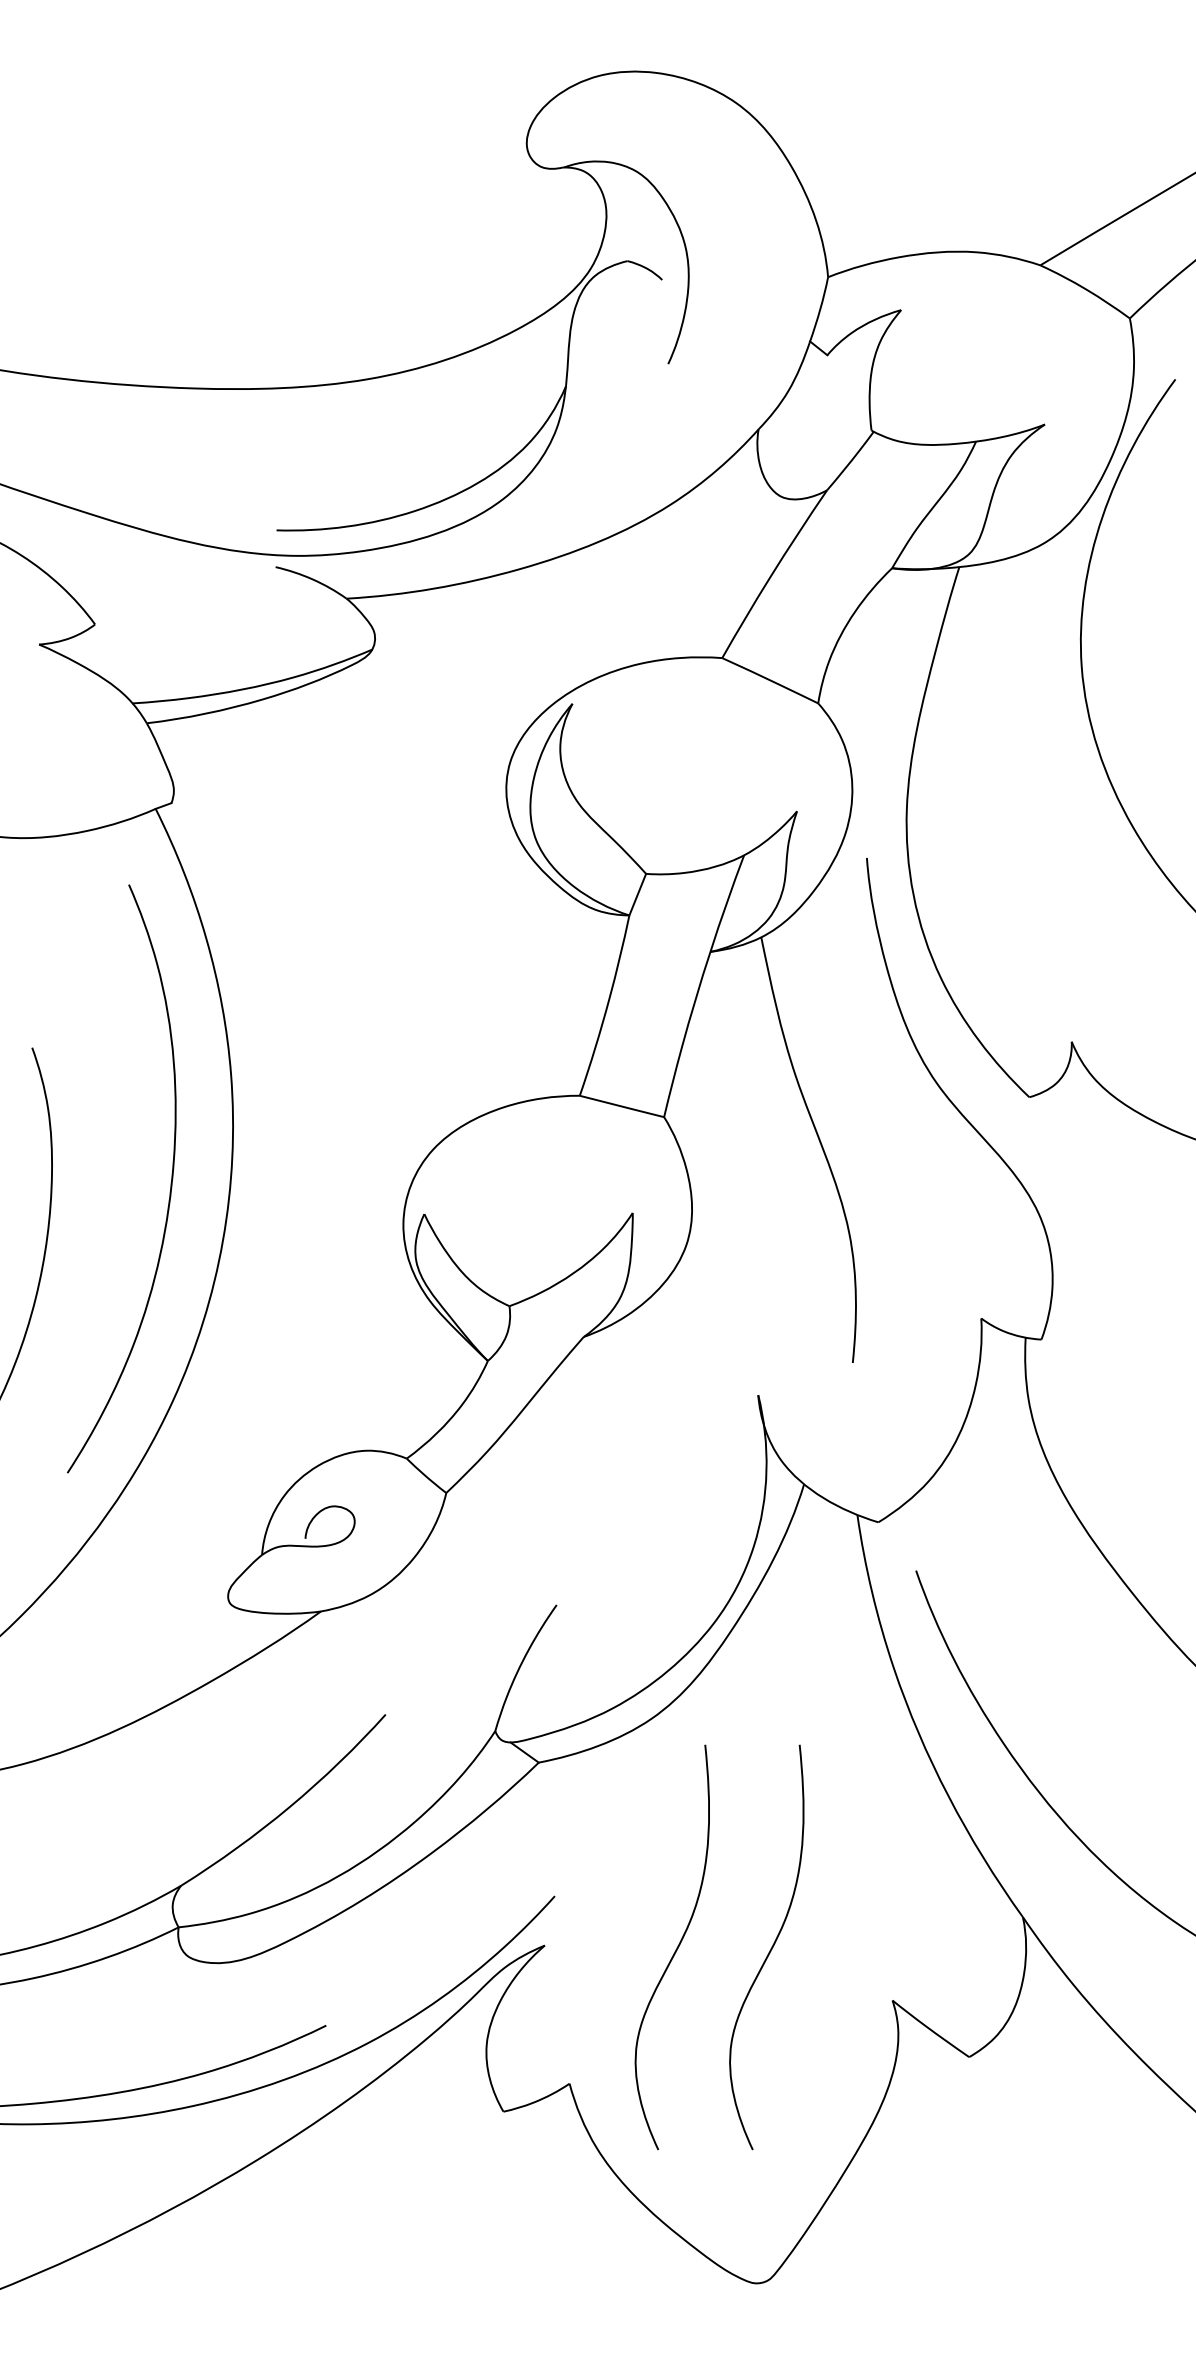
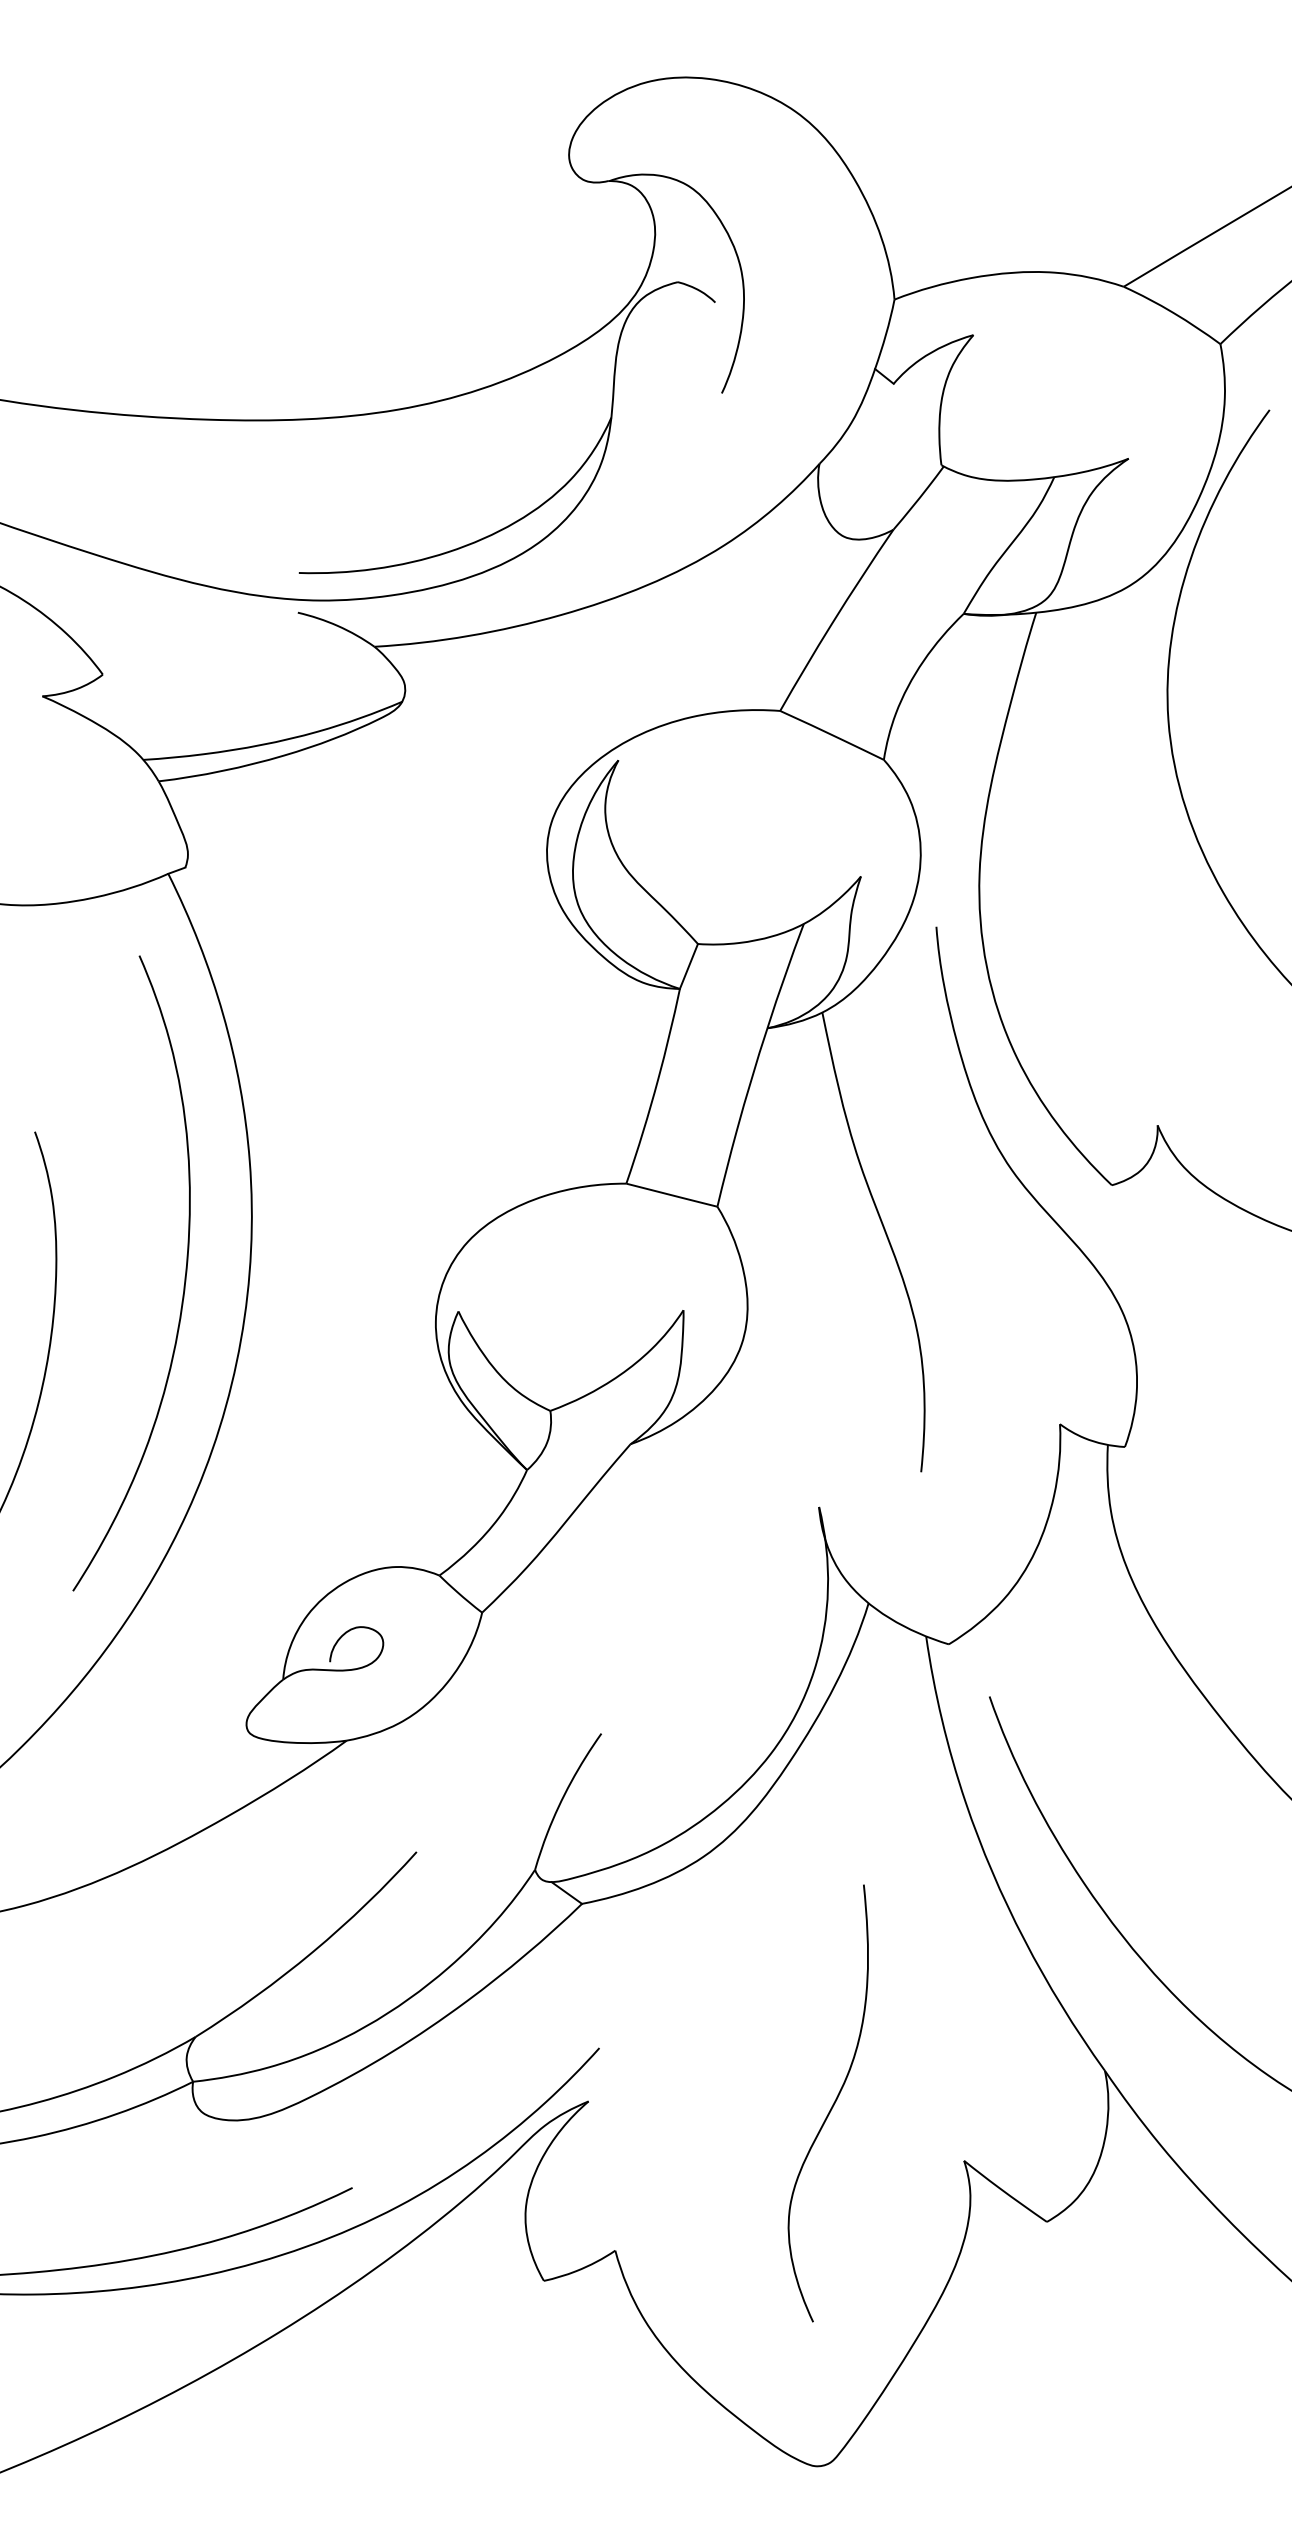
curve: (675, 1950) -> (729, 2106), removed

